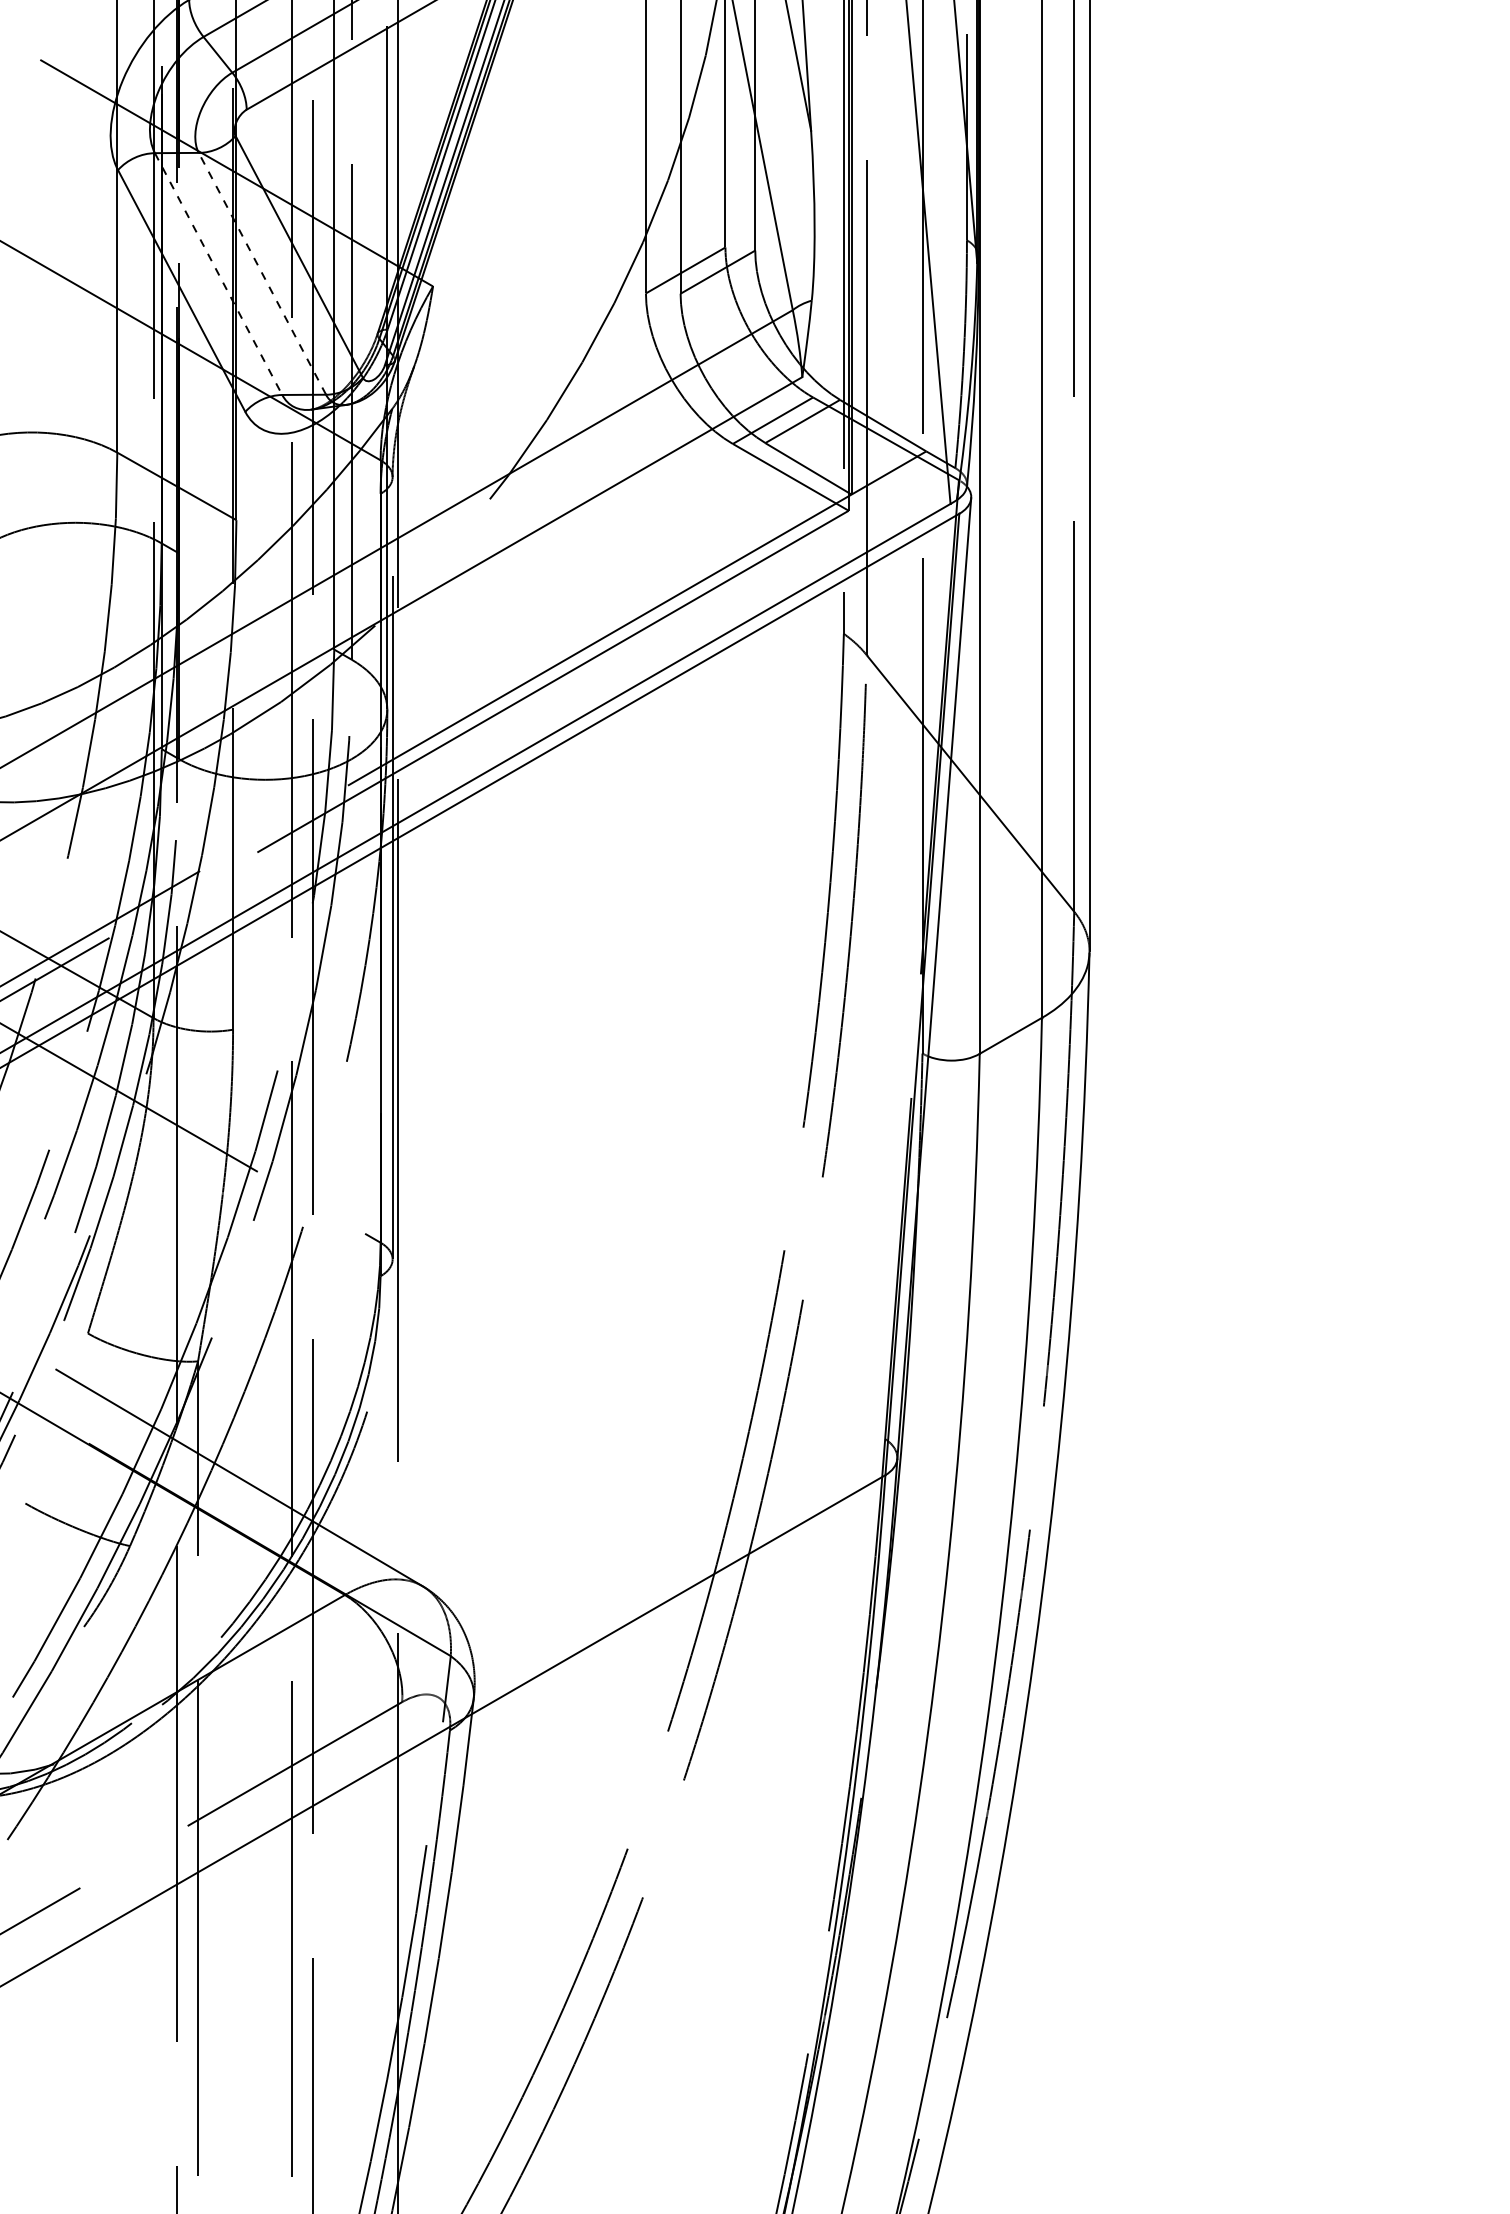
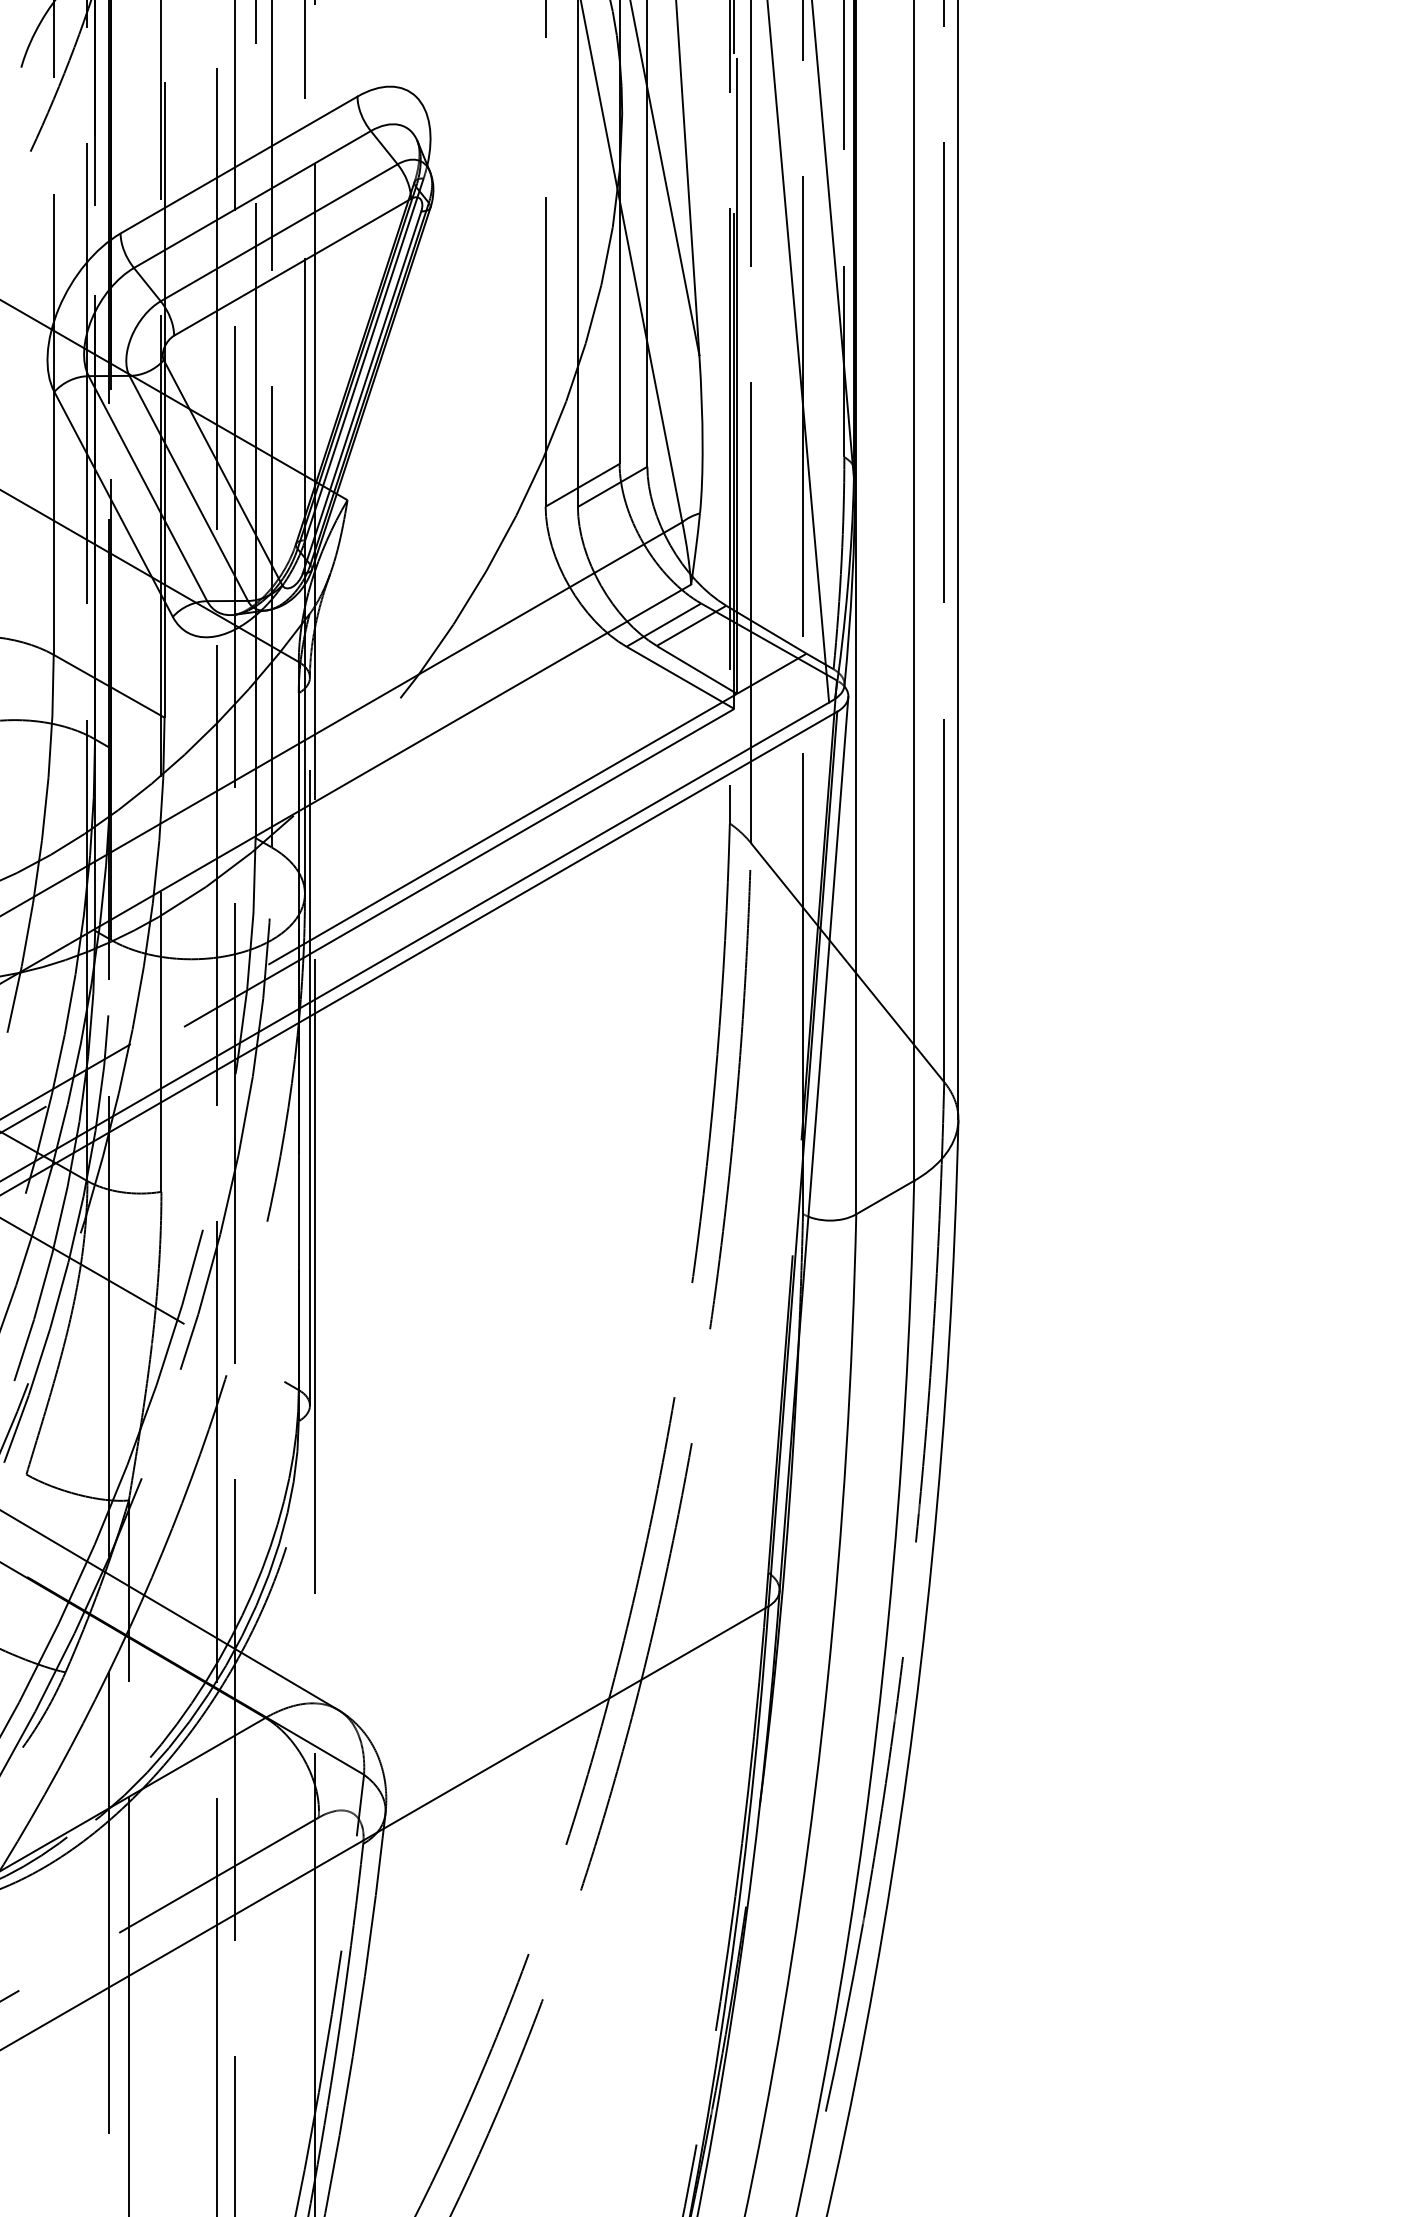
line: (262, 272) -> (188, 487), dashed -> solid
line: (219, 274) -> (148, 489), dashed -> solid

